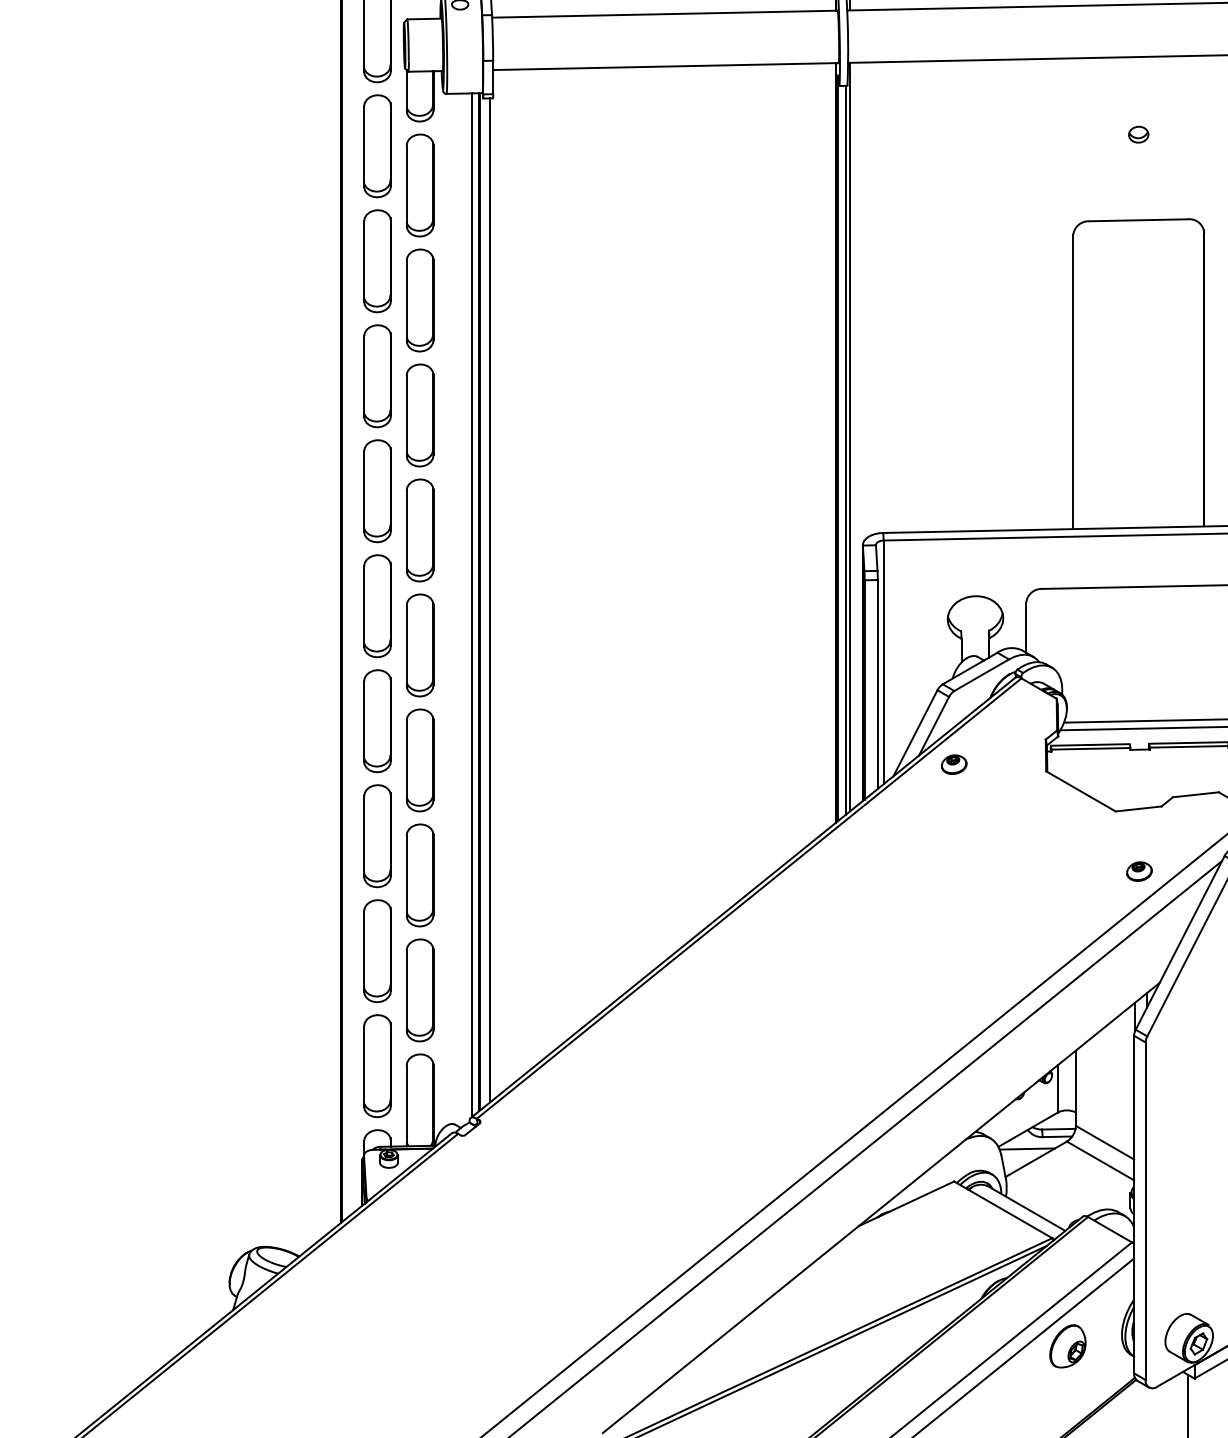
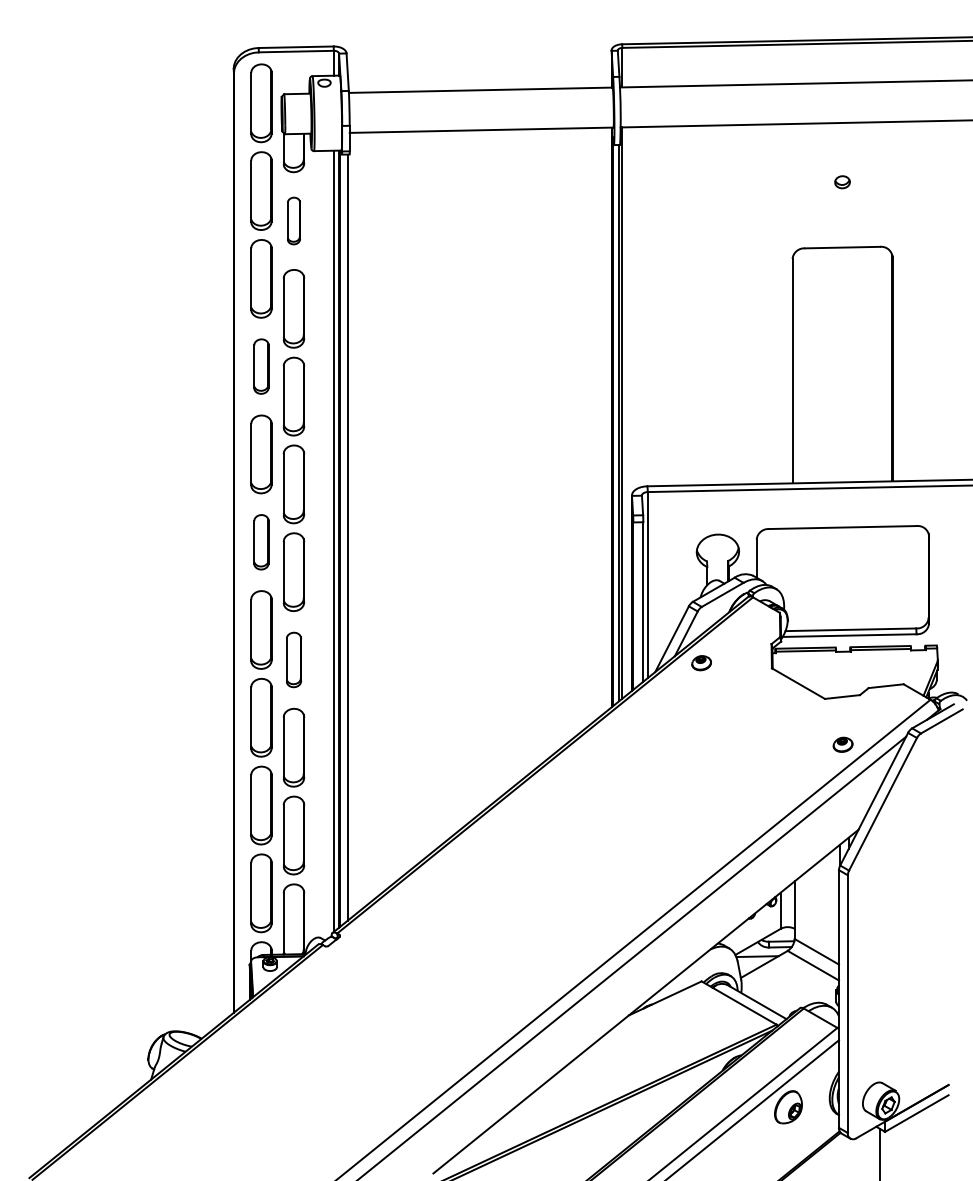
part: (419, 184) -> (293, 220), size x0.6
part: (377, 376) -> (261, 366), size x0.7
part: (377, 606) -> (261, 542), size x0.7
part: (419, 759) -> (293, 659), size x0.7

